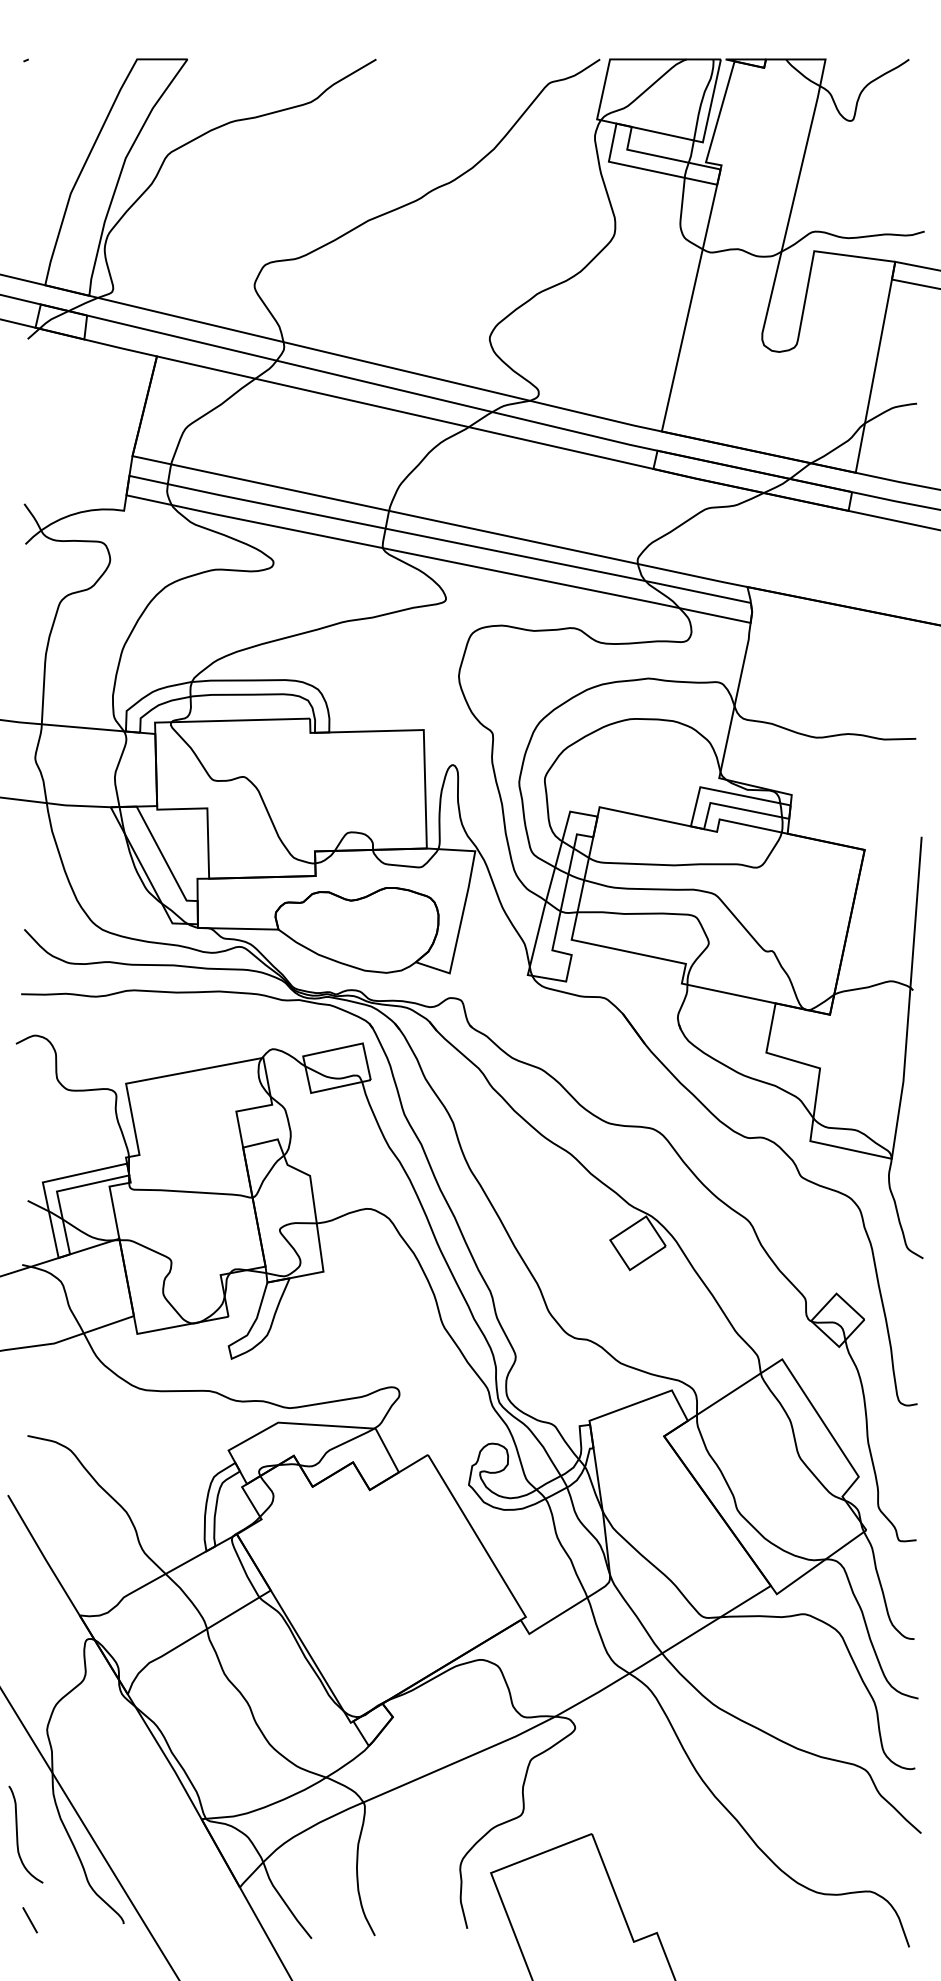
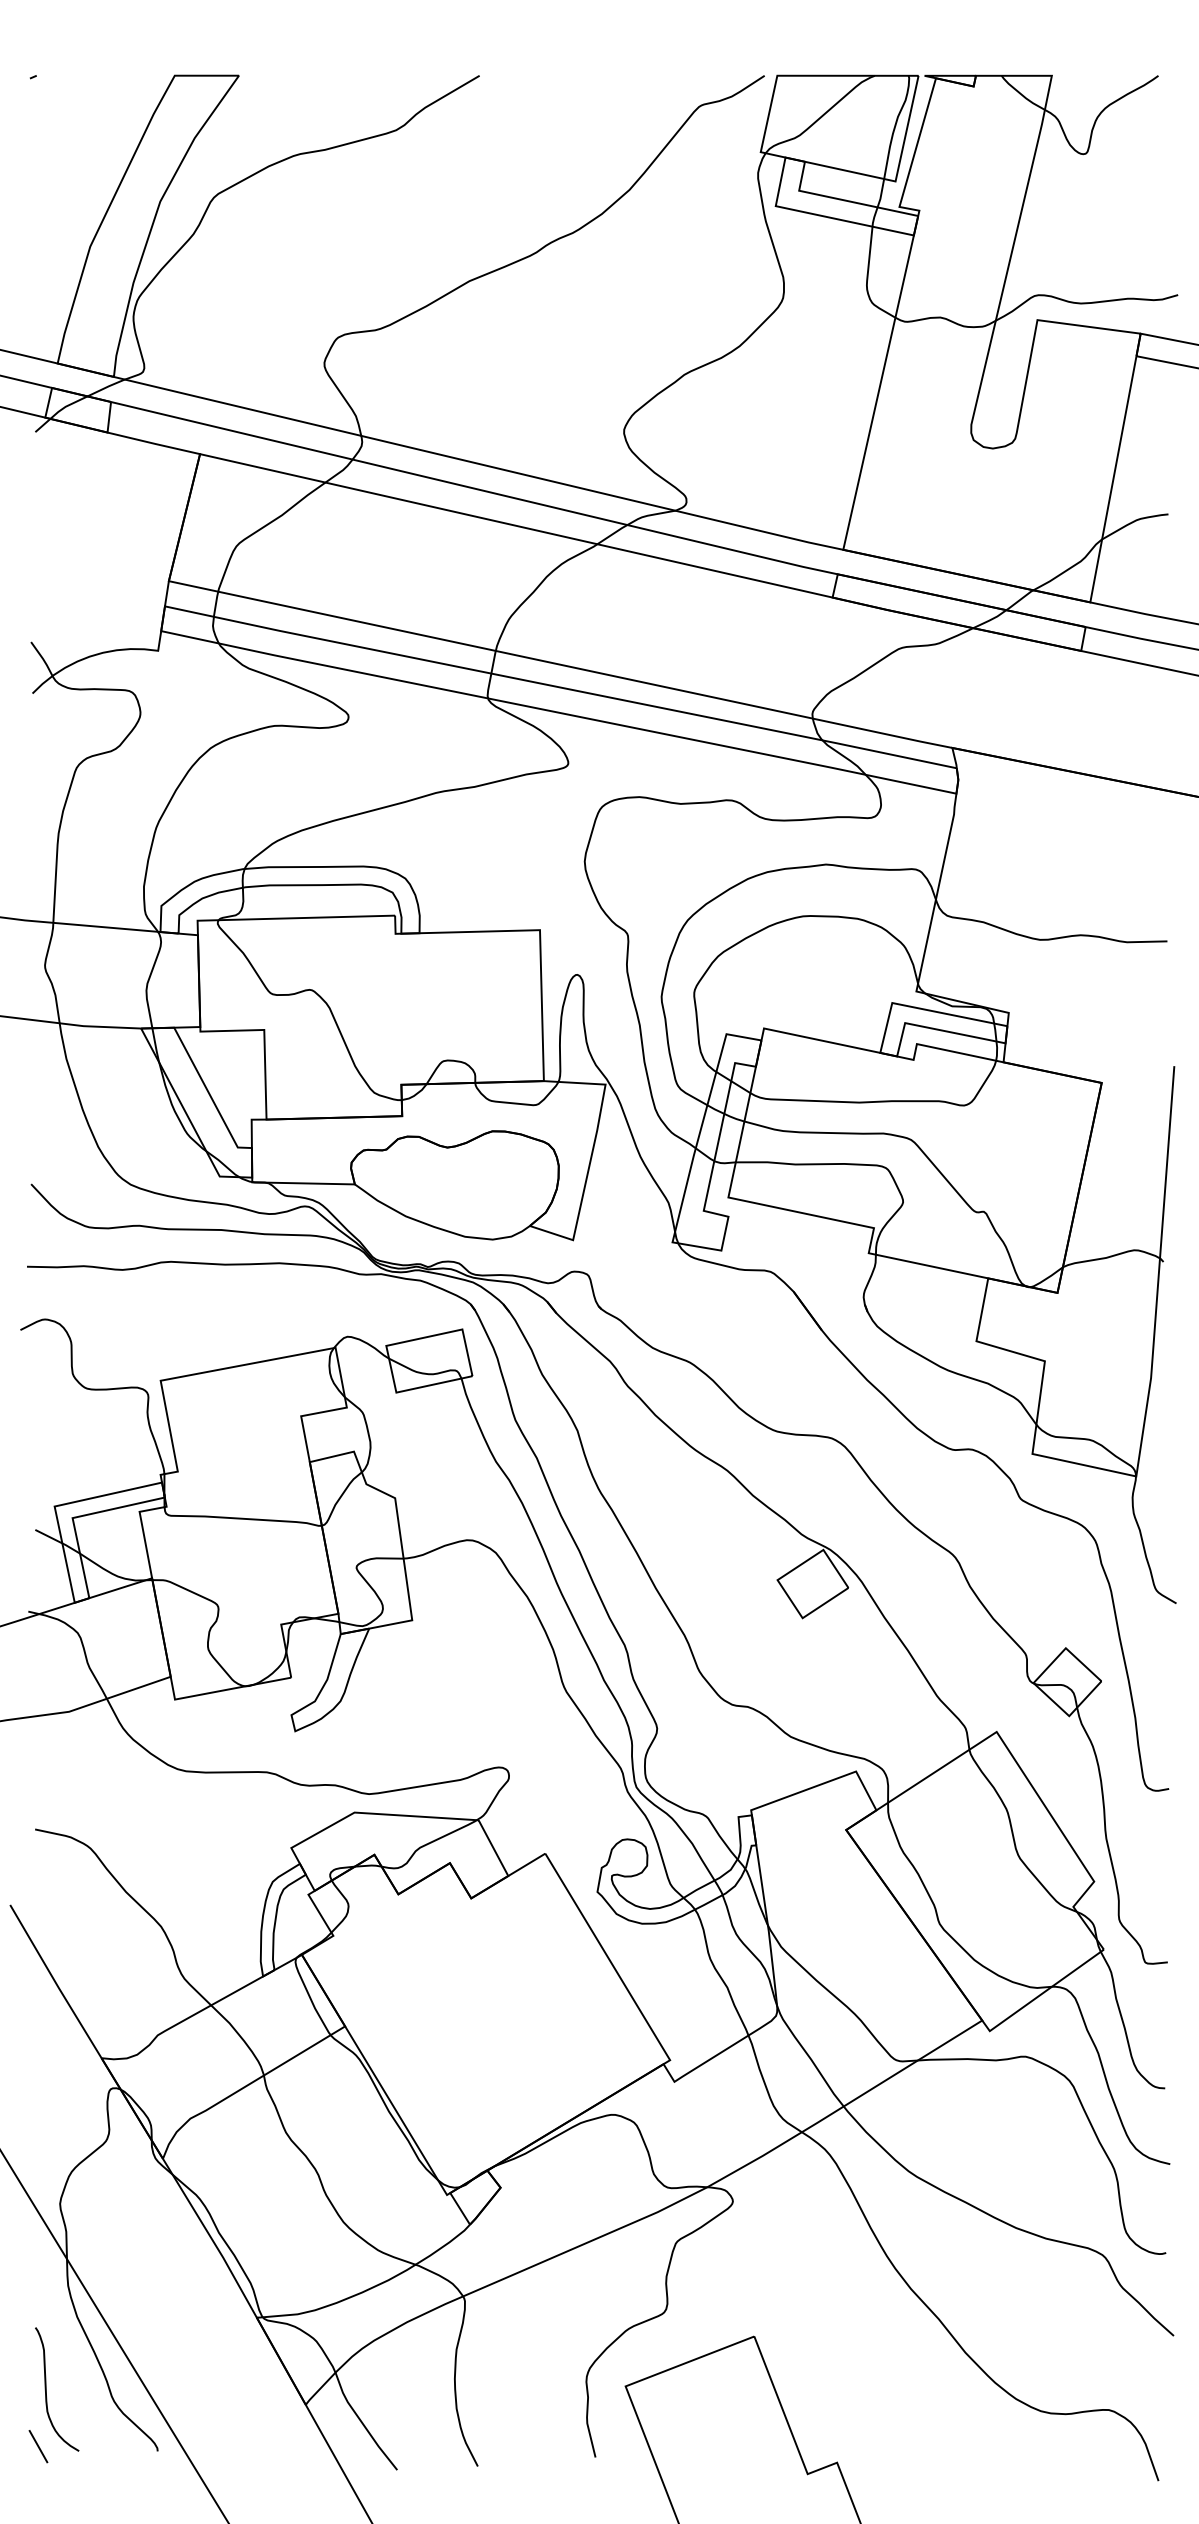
curve: (17, 1834) -> (46, 2389), moved

